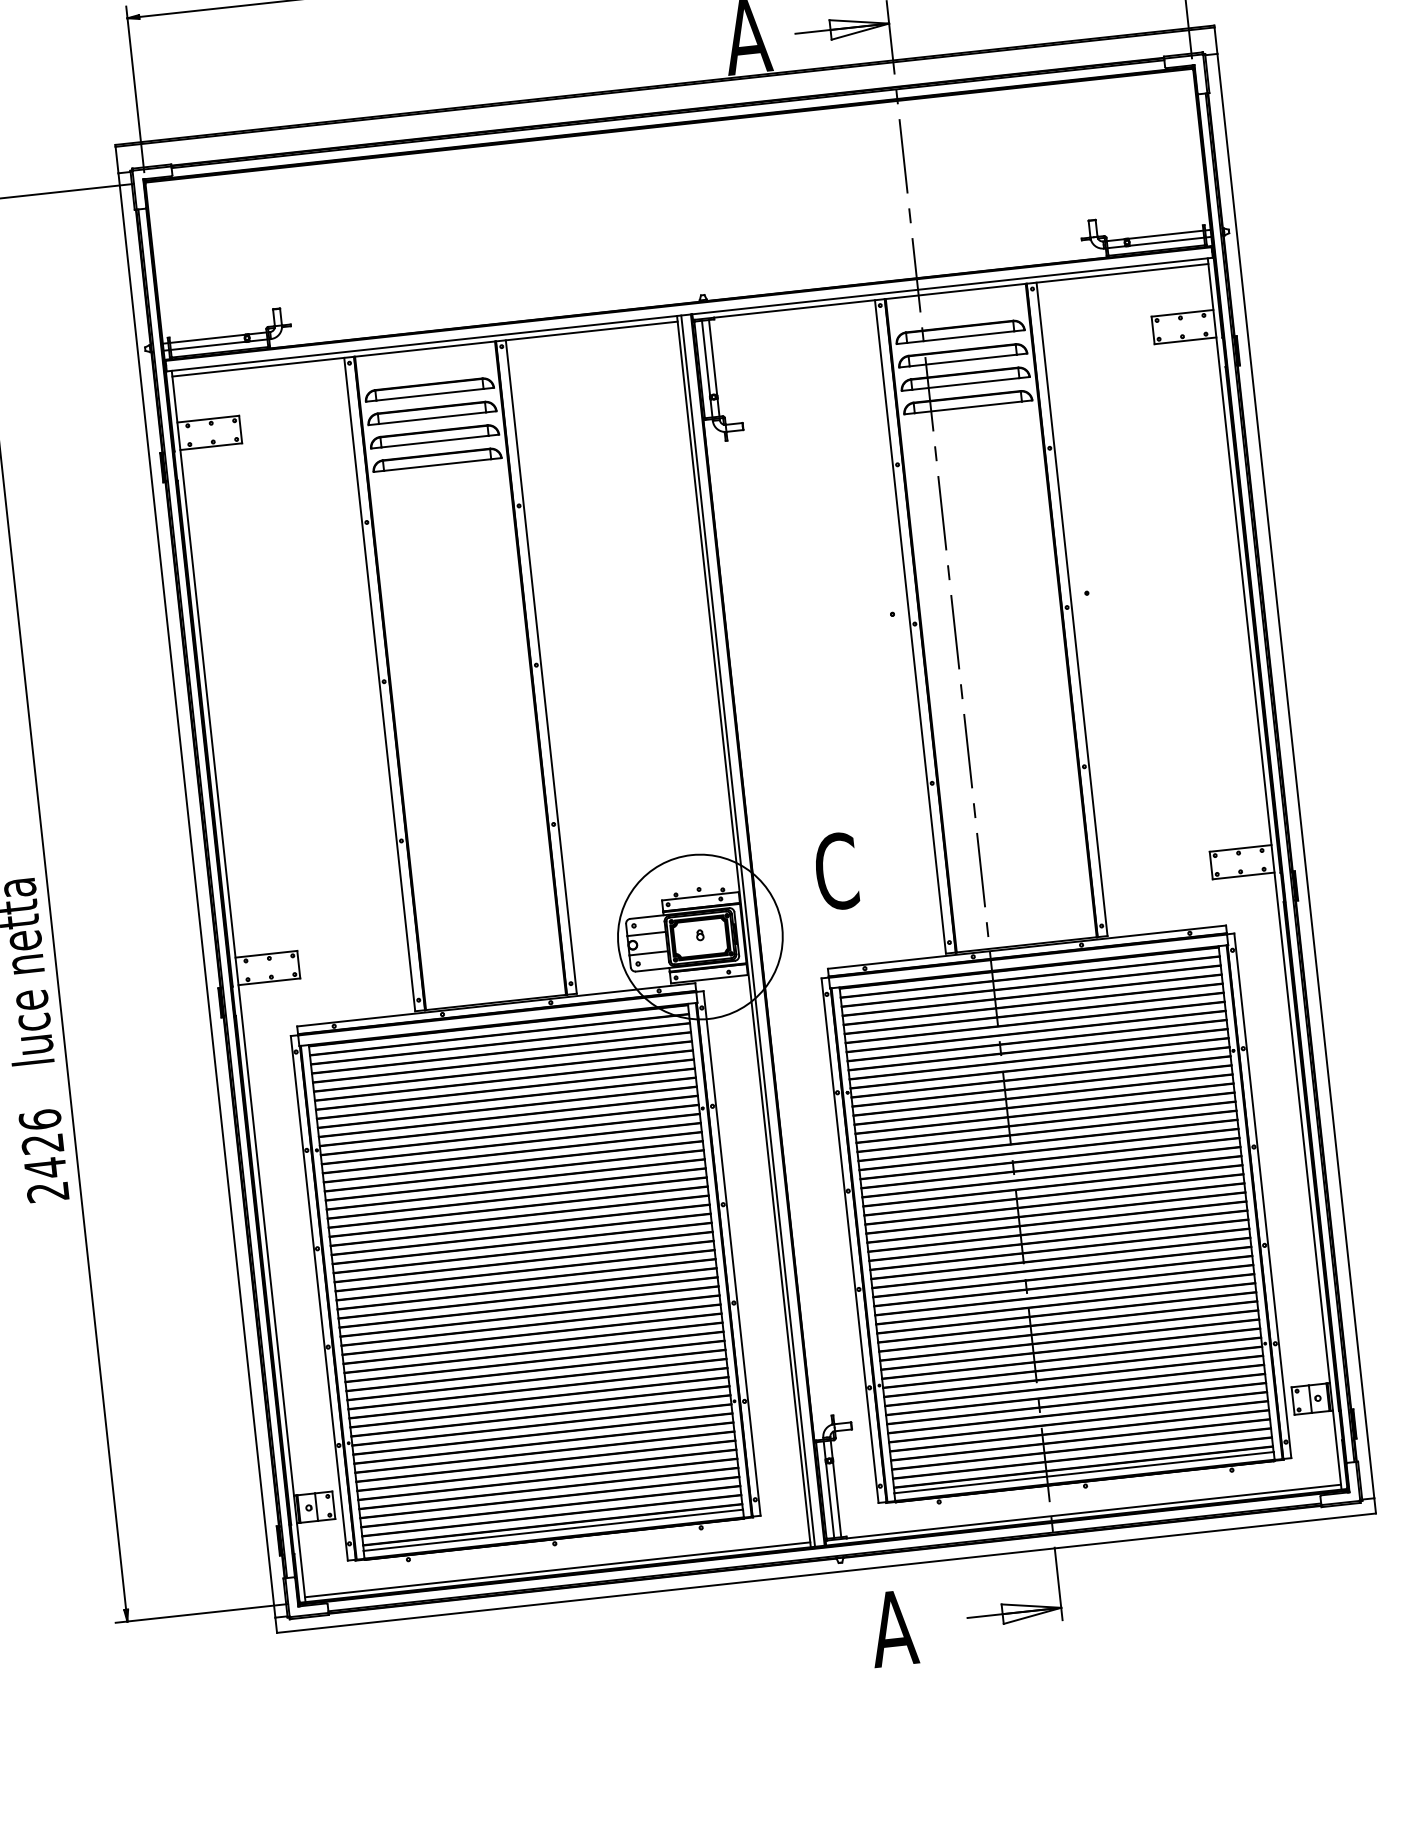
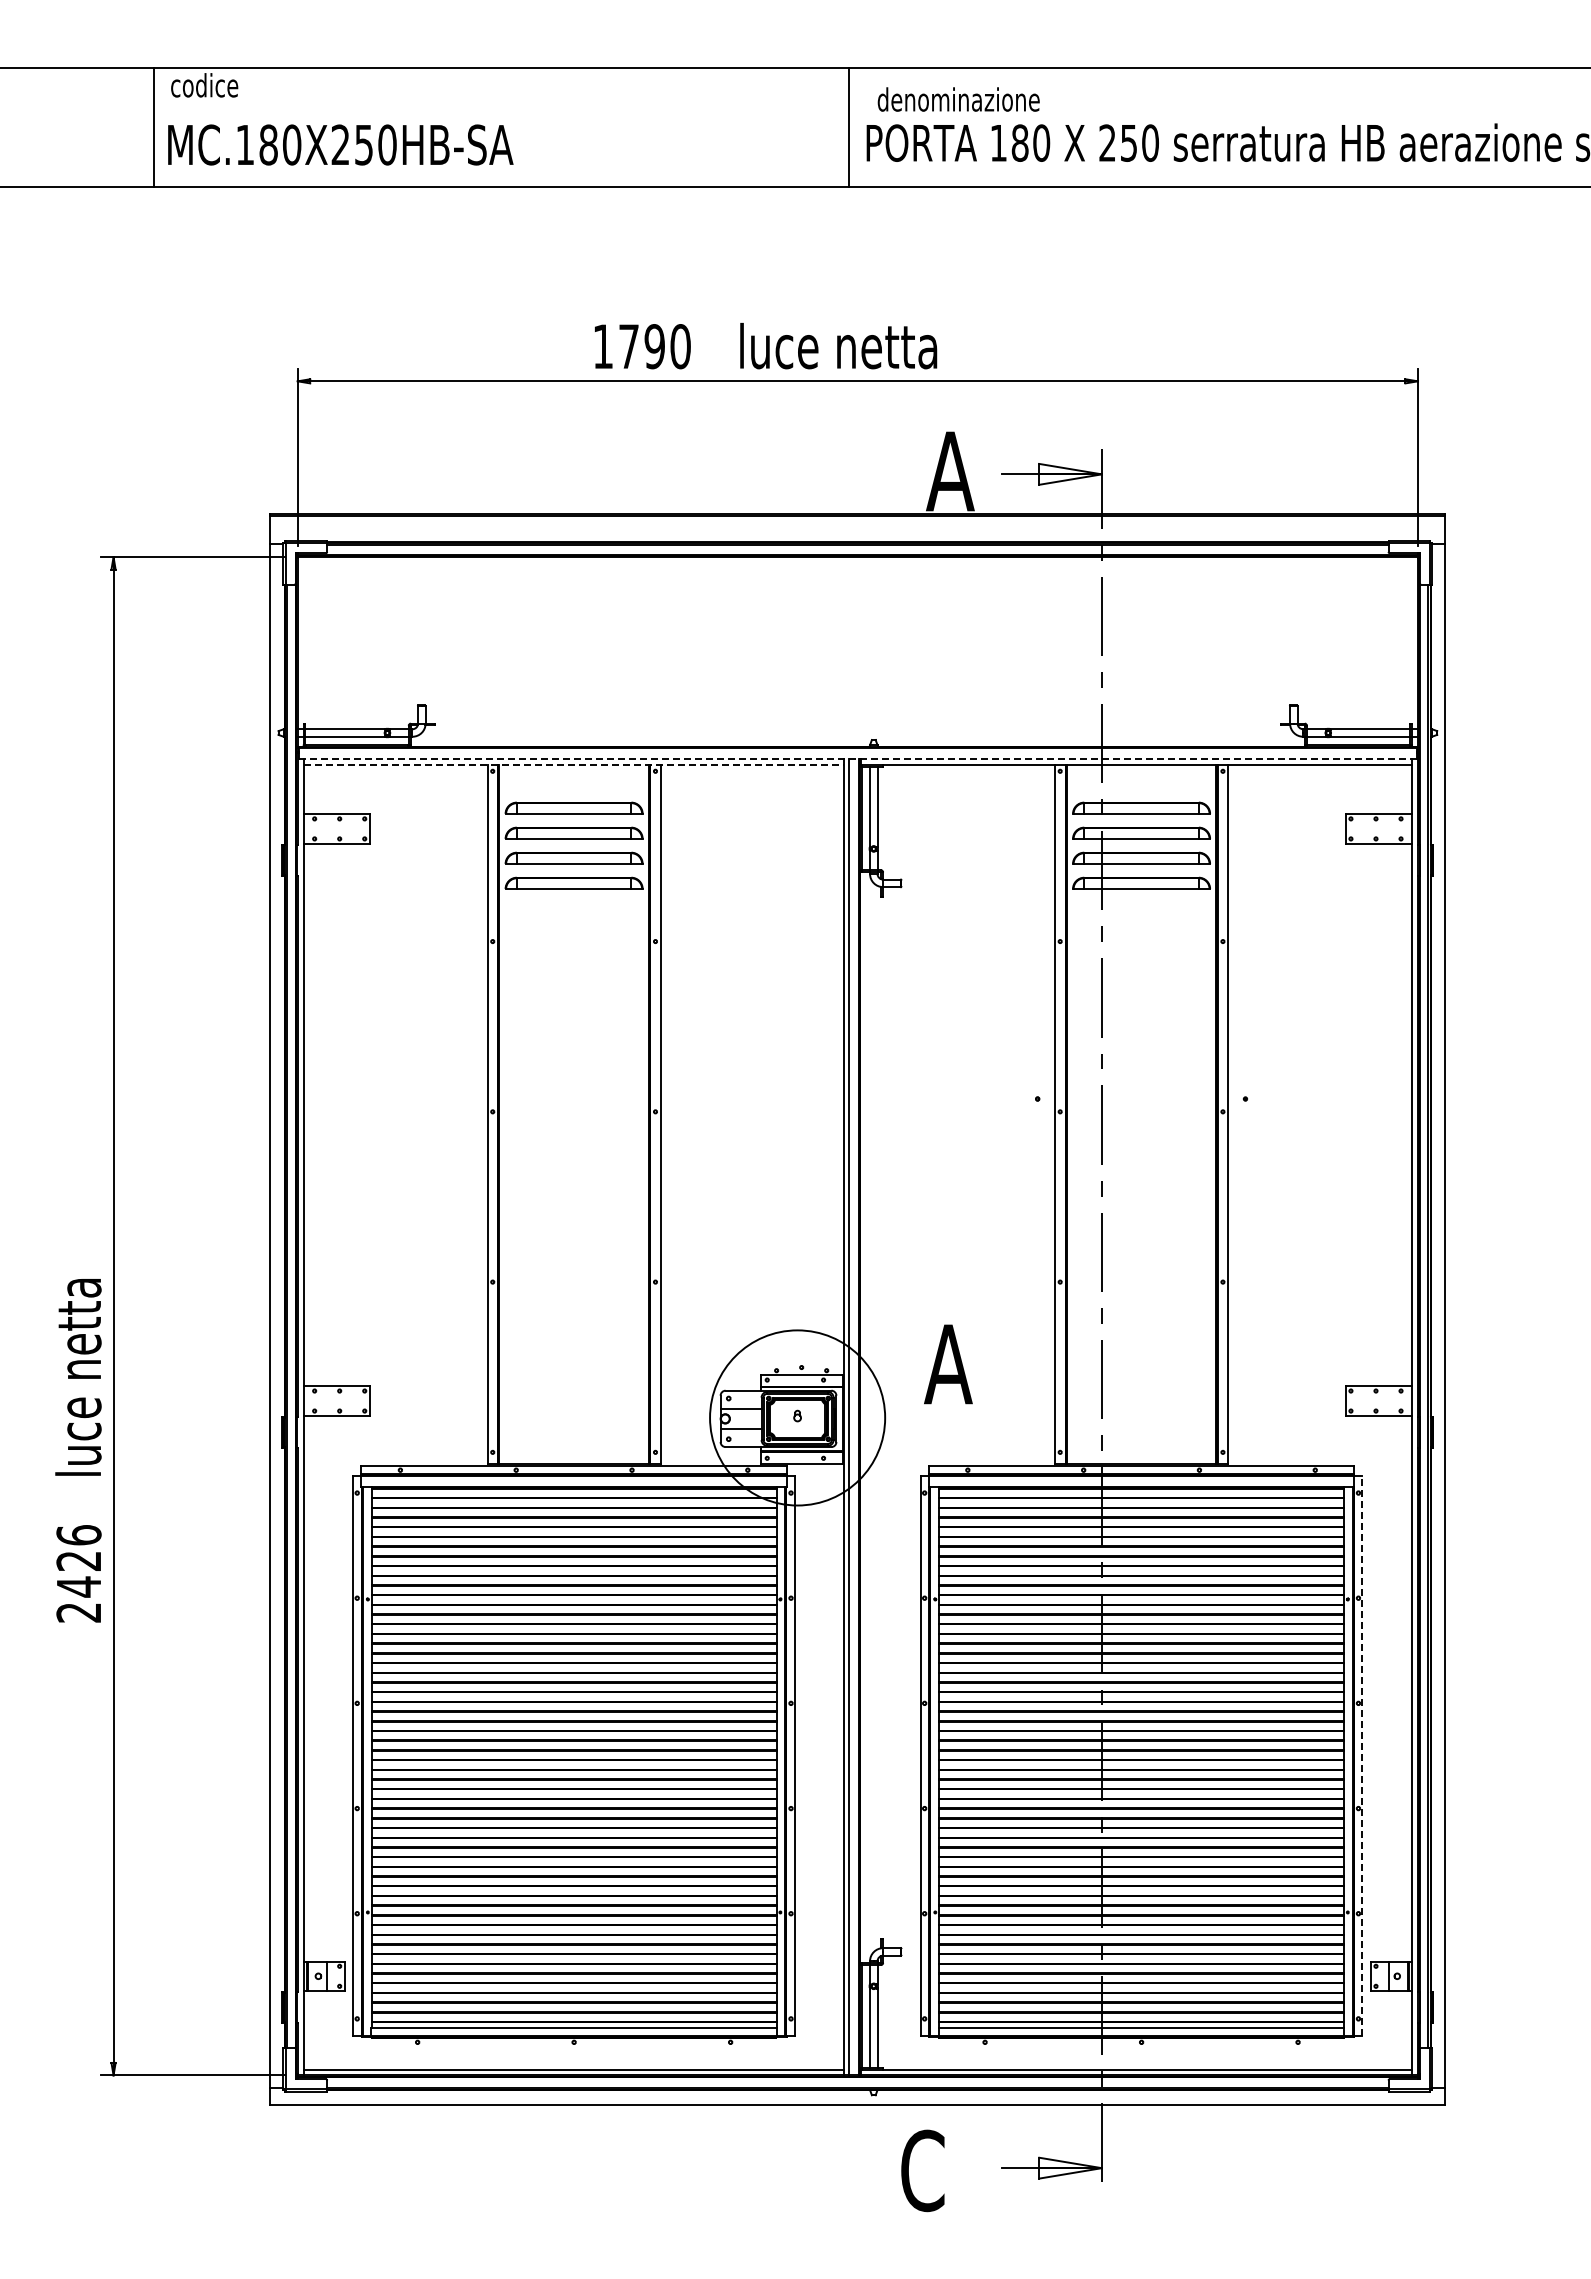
line: (690, 314) -> (858, 758), solid -> dashed
line: (425, 349) -> (574, 765), solid -> dashed
text: (836, 871) -> (948, 1364), C -> A
line: (1263, 1195) -> (1362, 1755), solid -> dashed
text: (892, 1628) -> (921, 2170), A -> C

